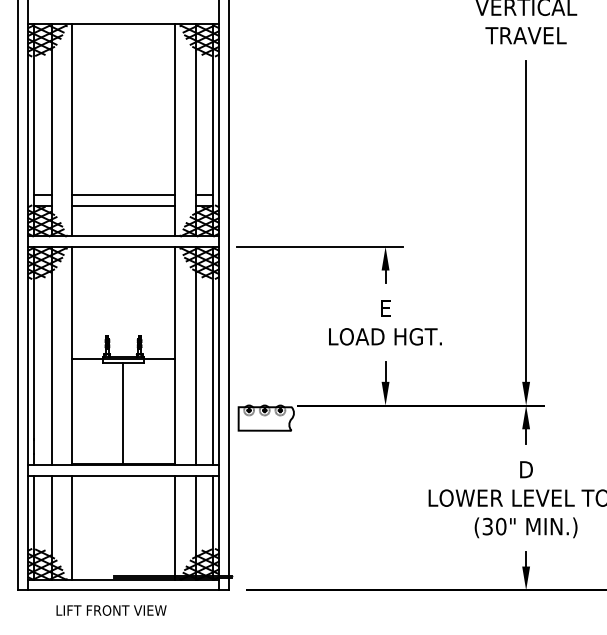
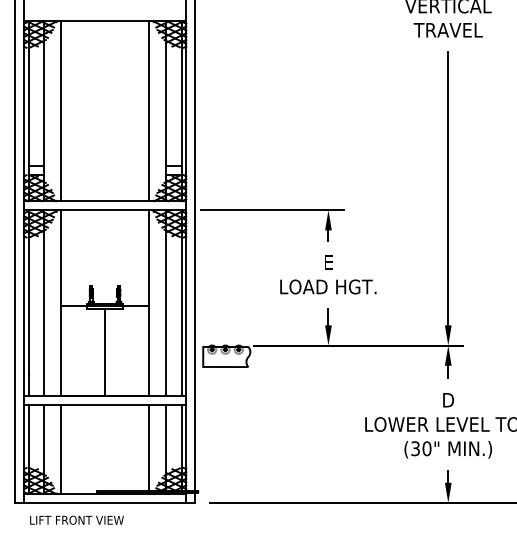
line: (123, 195) -> (105, 166), removed
line: (123, 205) -> (105, 175), removed
text: (111, 610) -> (76, 520), moved

